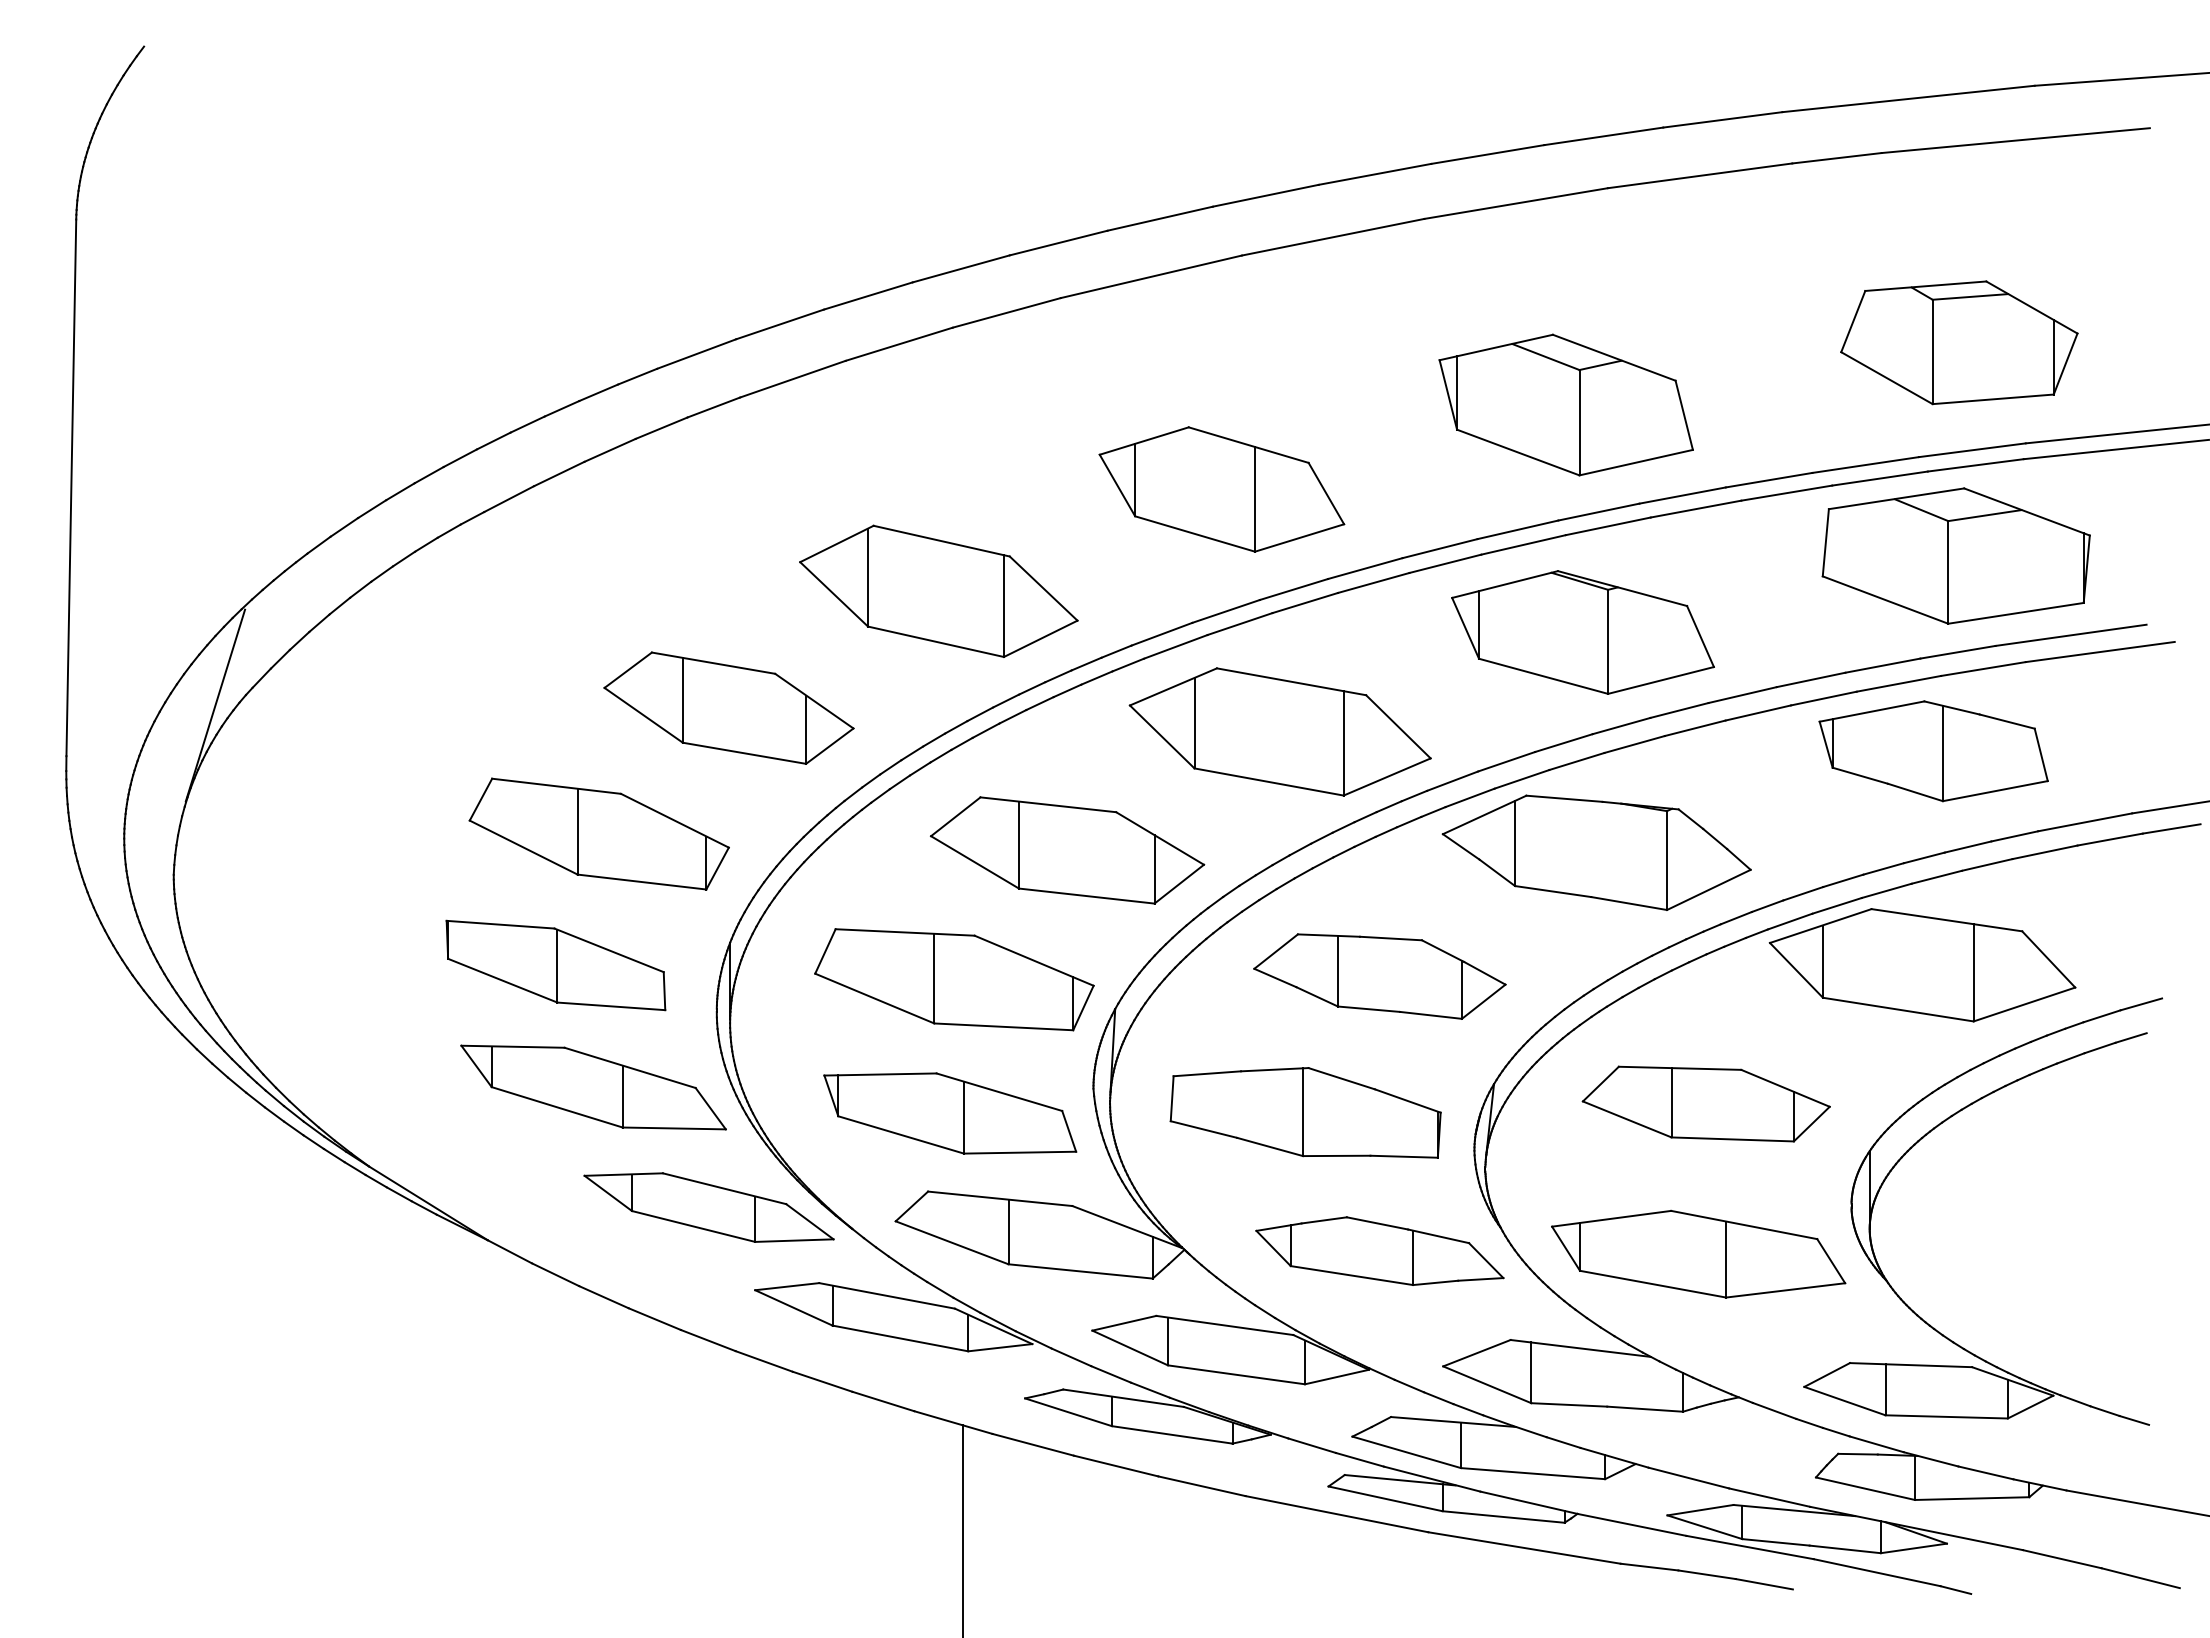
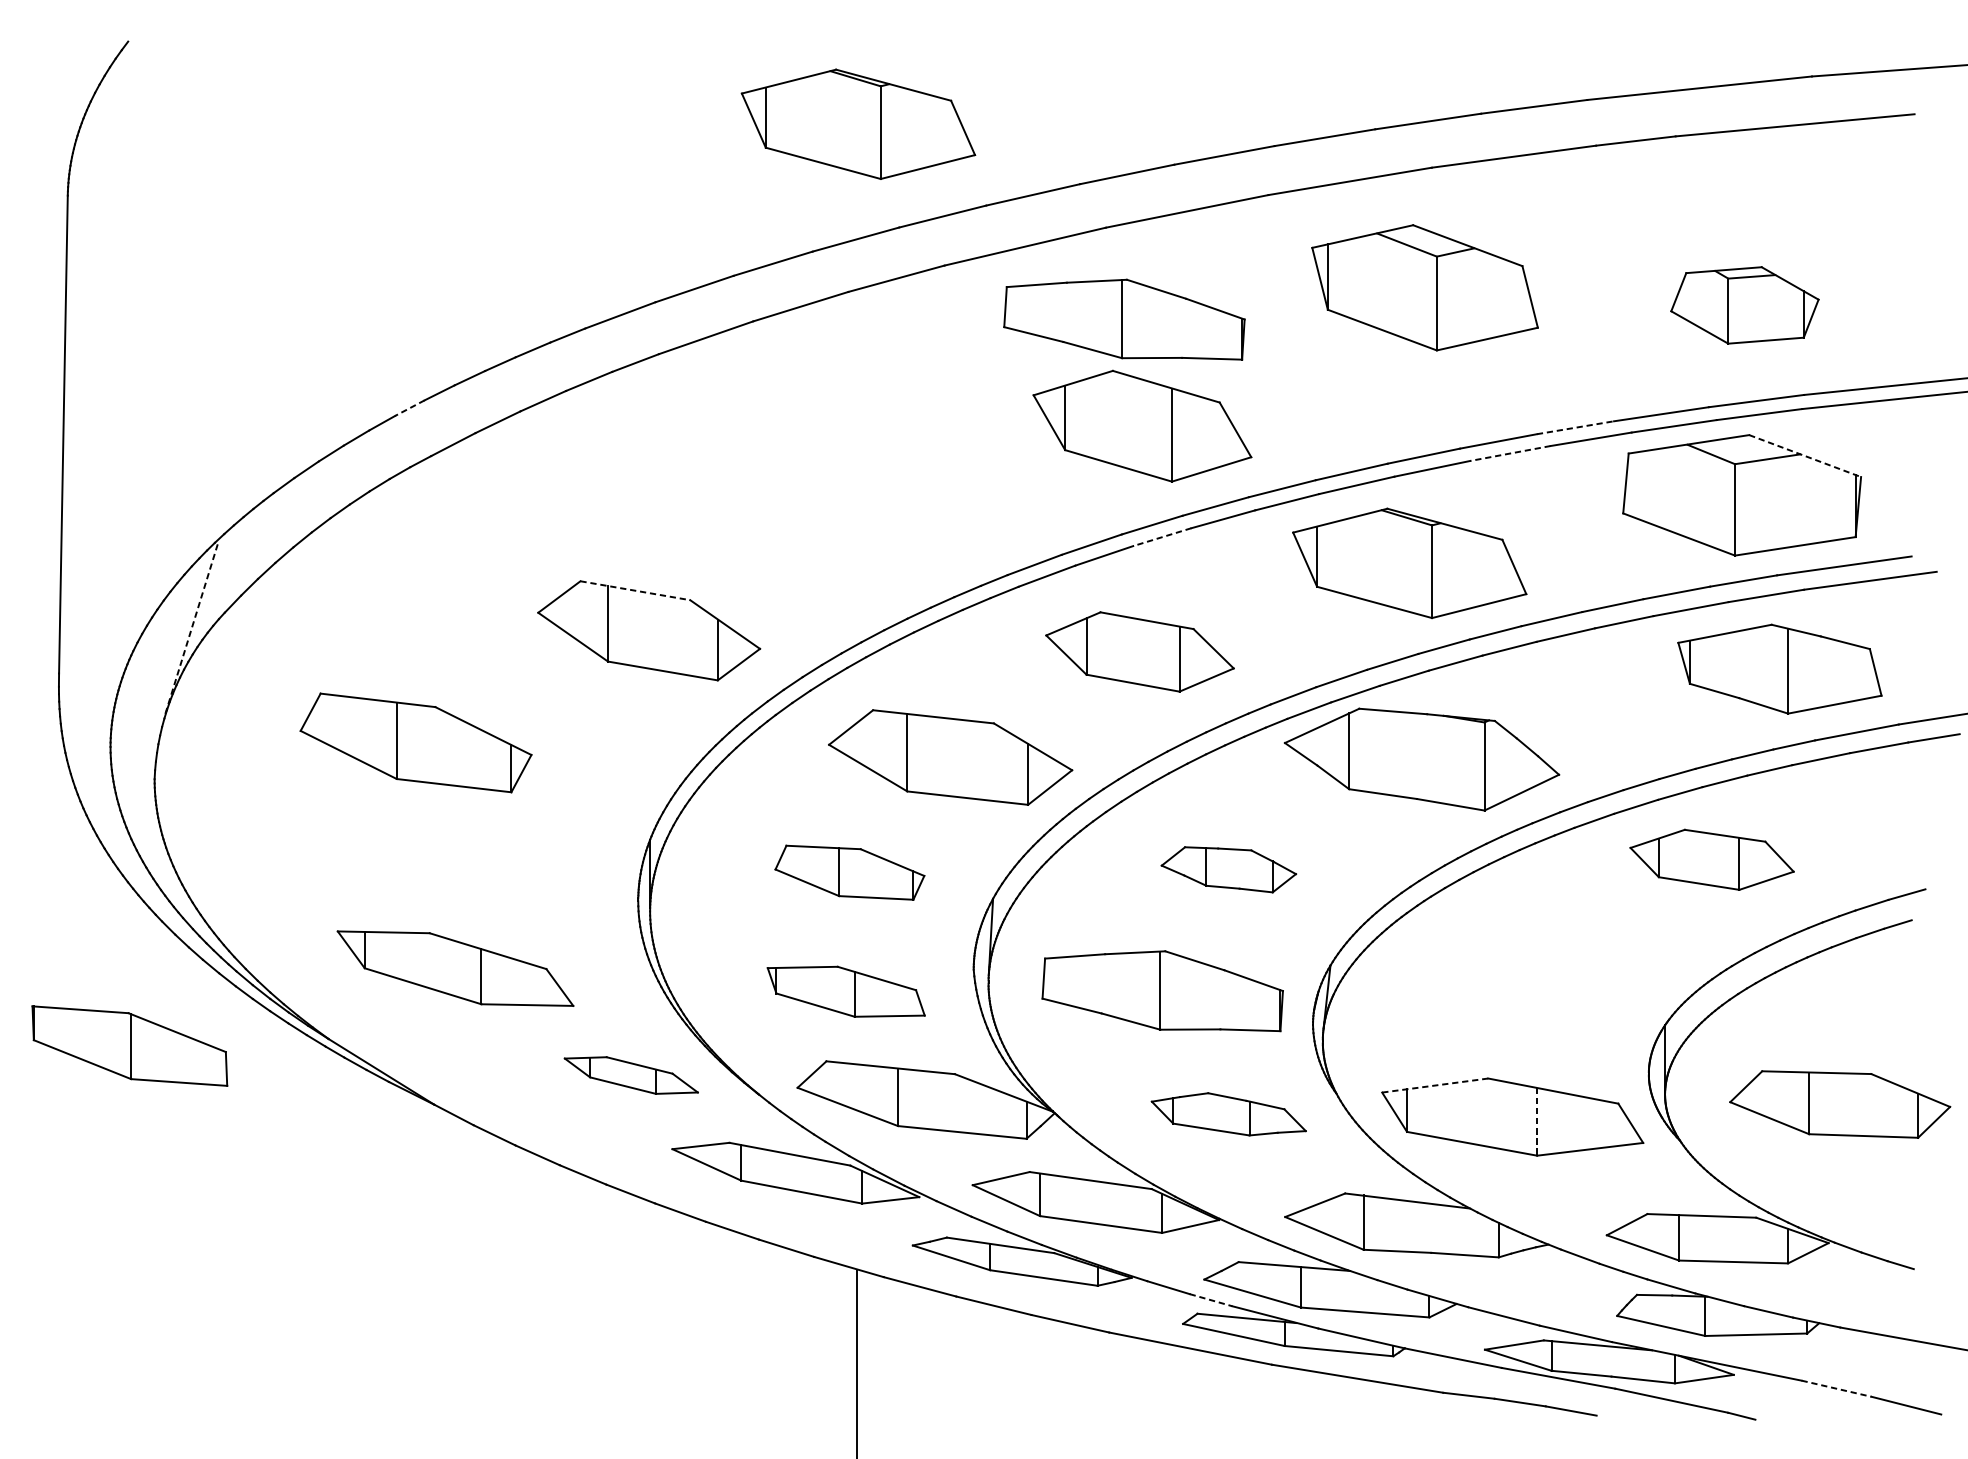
part: (963, 139) -> (857, 124), added
part: (1959, 342) -> (1745, 305), size x0.7
part: (1262, 358) -> (1124, 319), added
part: (1565, 404) -> (1424, 287), moved
line: (460, 458) -> (410, 408), solid -> dashed
line: (1769, 480) -> (1575, 428), solid -> dashed
part: (1221, 489) -> (1142, 426), moved
line: (1695, 509) -> (1509, 453), solid -> dashed
line: (2027, 512) -> (1805, 456), solid -> dashed
part: (938, 590) -> (835, 525), removed
line: (1304, 603) -> (1161, 537), solid -> dashed
line: (713, 663) -> (635, 591), solid -> dashed
line: (215, 705) -> (191, 628), solid -> dashed
part: (1279, 731) -> (1139, 651), size x0.7
part: (1933, 751) -> (1779, 669), moved
part: (598, 833) -> (415, 742), moved
part: (555, 965) -> (129, 1046), moved
part: (1922, 965) -> (1712, 859), size x0.6
part: (1379, 976) -> (1228, 869), size x0.6
part: (954, 979) -> (849, 872), size x0.6
part: (593, 1087) -> (455, 968), moved
part: (1705, 1103) -> (1839, 1103), moved
part: (950, 1113) -> (846, 991), size x0.7
part: (708, 1207) -> (630, 1075), size x0.6
line: (1611, 1218) -> (1435, 1085), solid -> dashed
part: (1379, 1250) -> (1228, 1113), size x0.7
line: (1726, 1260) -> (1537, 1122), solid -> dashed
line: (1359, 1459) -> (1210, 1299), solid -> dashed
line: (2062, 1559) -> (1836, 1388), solid -> dashed

